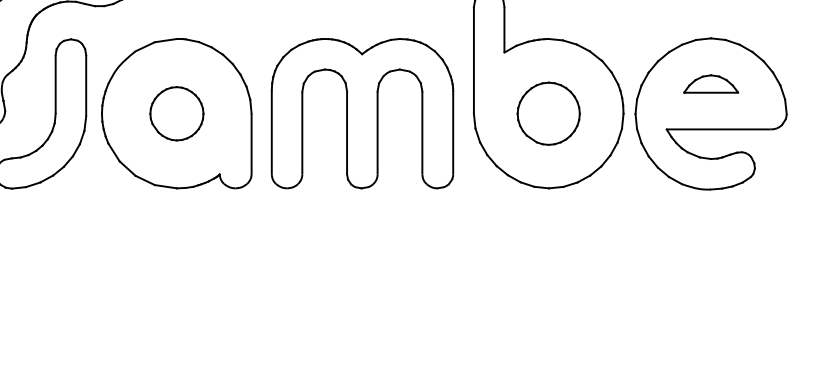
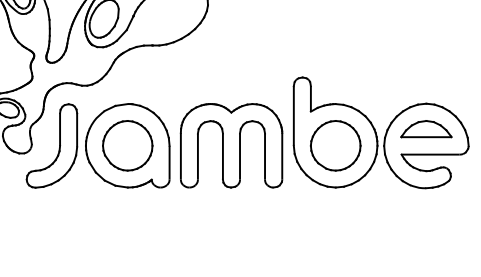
part: (711, 84) -> (426, 129), size x1.67
part: (176, 113) -> (127, 145), size x1.67
part: (548, 113) -> (335, 145), size x1.43

